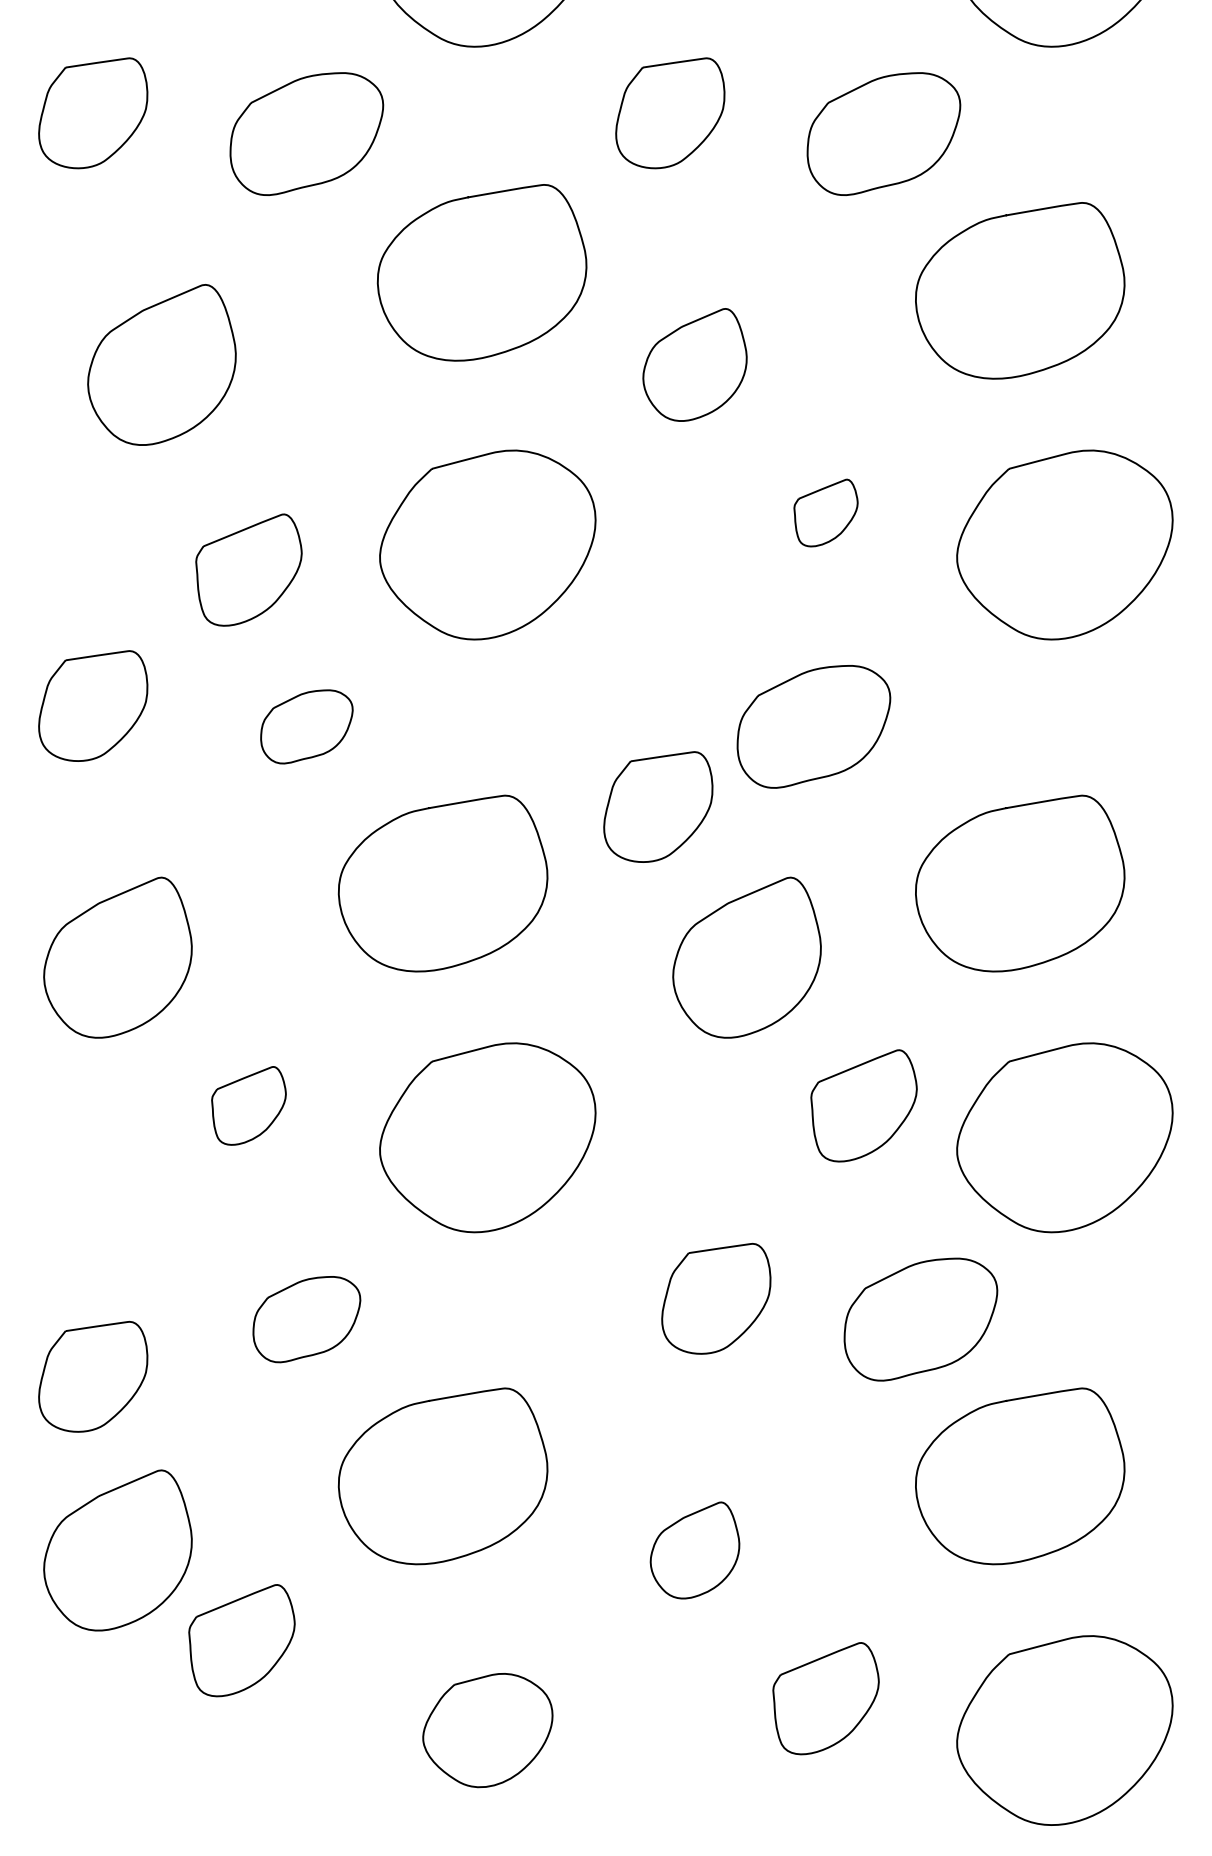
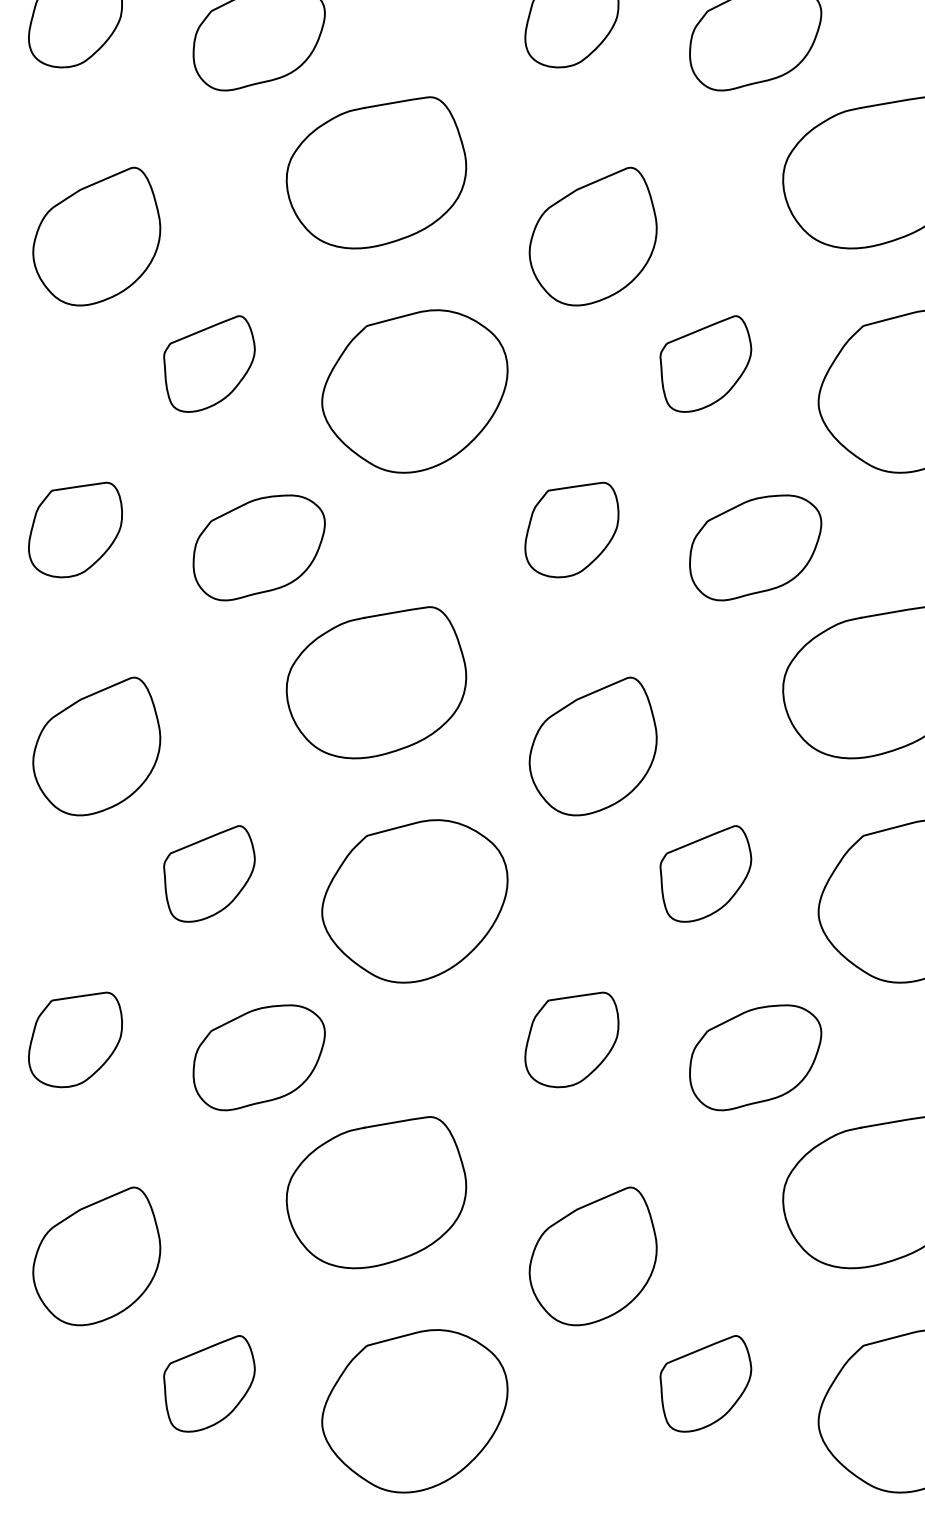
curve: (464, 199) -> (361, 109), moved
part: (161, 364) -> (96, 236), moved
part: (694, 364) -> (592, 236), size x1.43
part: (825, 512) -> (705, 363), size x1.67
part: (248, 569) -> (209, 363), moved
part: (306, 726) -> (258, 547), size x1.67
part: (813, 726) -> (755, 547), moved
part: (658, 806) -> (572, 529), moved
part: (746, 957) -> (592, 746), moved
part: (248, 1105) -> (209, 873), size x1.43
part: (863, 1105) -> (705, 873), moved
part: (716, 1298) -> (572, 1039), moved
part: (306, 1319) -> (258, 1057), size x1.43
part: (920, 1319) -> (755, 1057), moved
part: (93, 1376) -> (75, 1039), moved
part: (694, 1550) -> (592, 1256), size x1.67
part: (241, 1640) -> (209, 1383), moved
part: (487, 1730) -> (414, 1411), size x1.67

